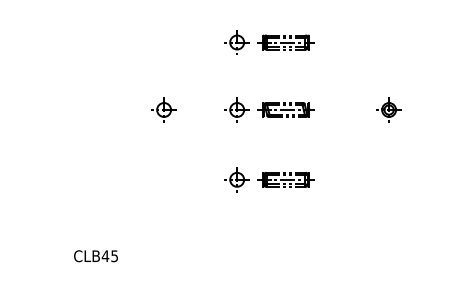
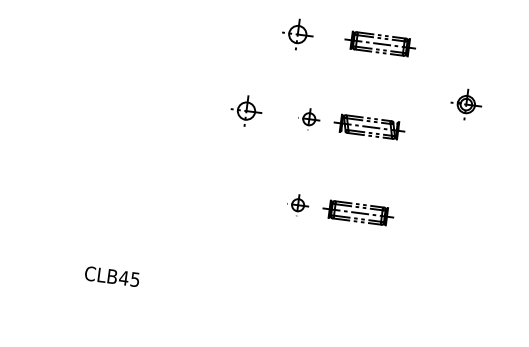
part: (236, 42) -> (296, 34), moved
part: (163, 109) -> (245, 110), moved
part: (236, 109) -> (308, 118), size x0.7
part: (388, 109) -> (465, 103), moved
part: (236, 179) -> (297, 204), size x0.7

